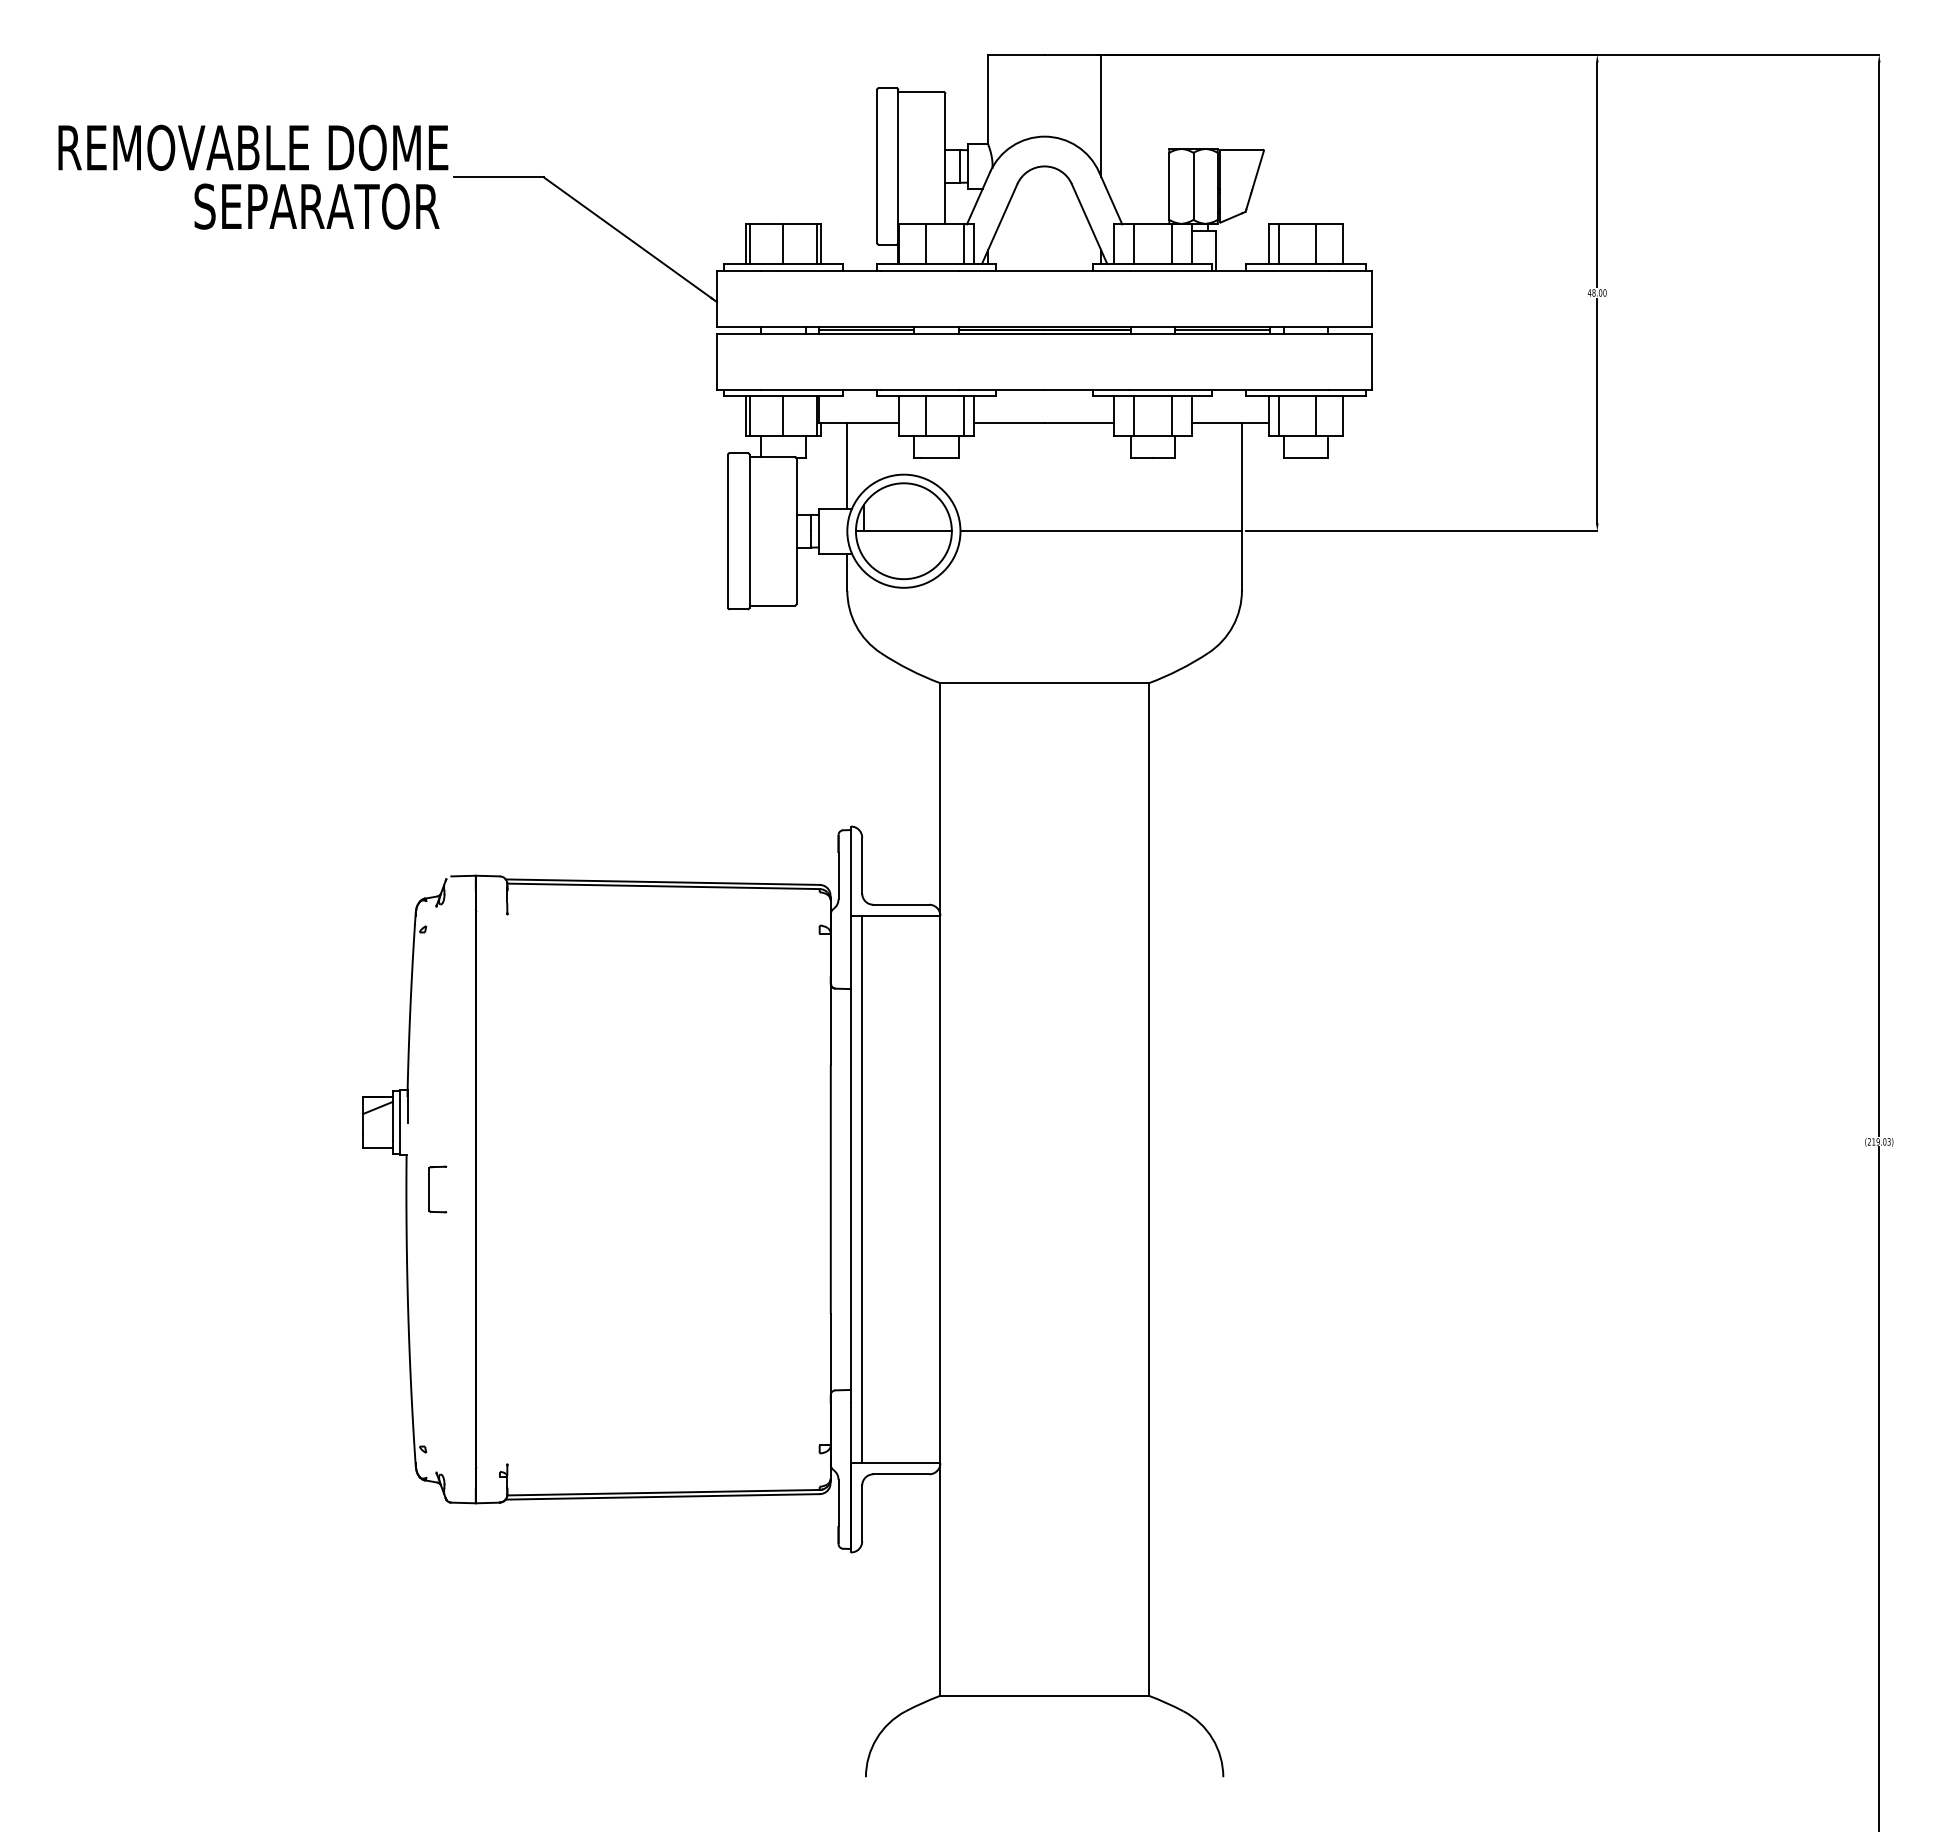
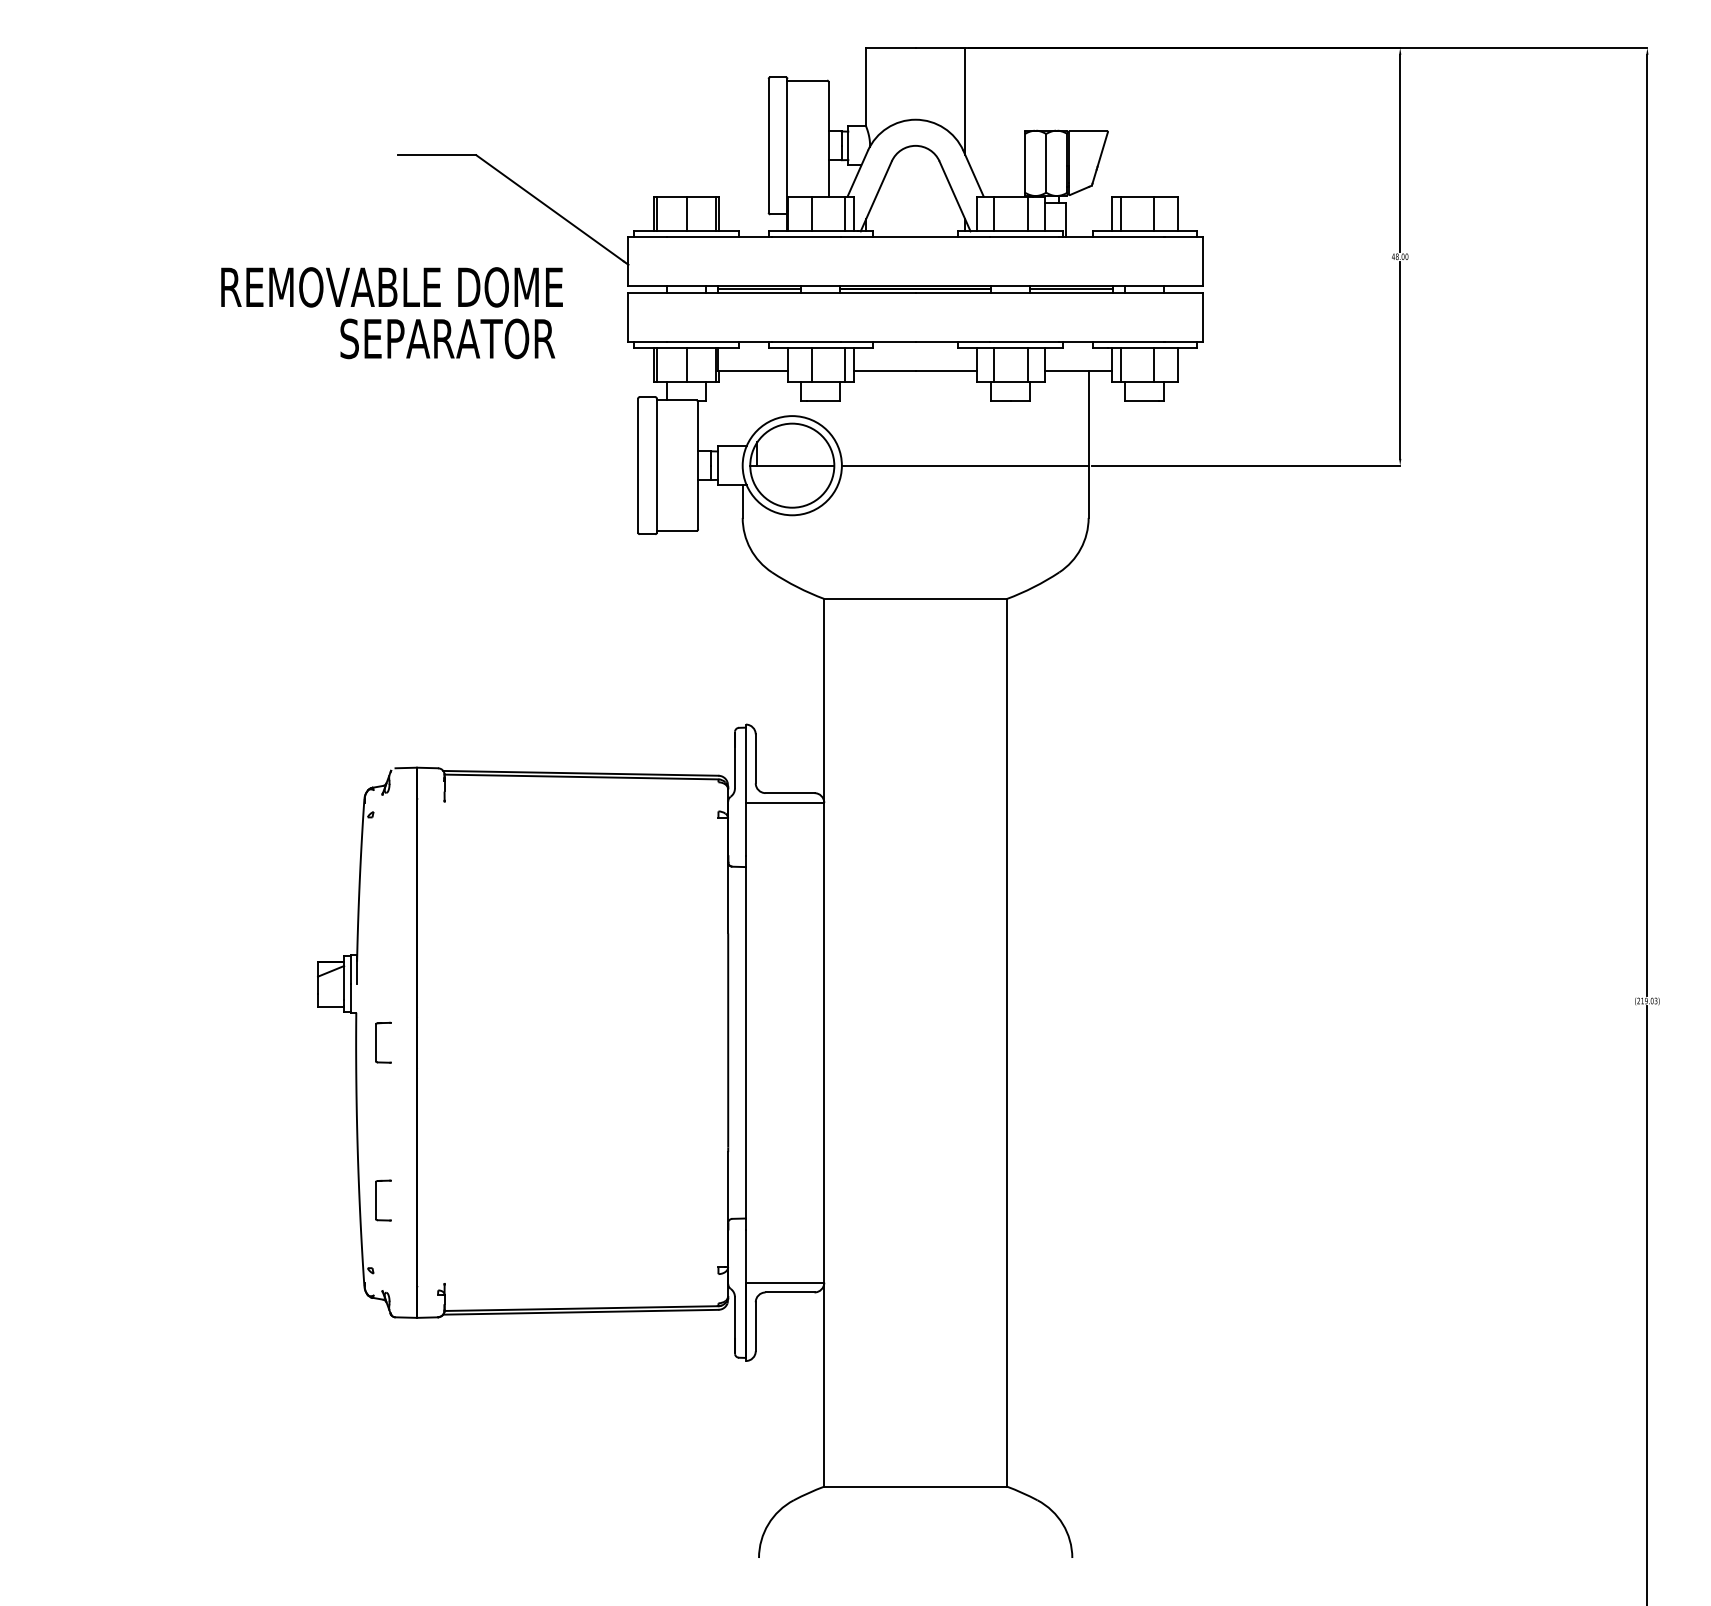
text: (253, 176) -> (392, 312), moved
line: (847, 465) -> (742, 408), removed
line: (862, 1189) -> (755, 1042), removed
part: (429, 1369) -> (376, 1200), added

